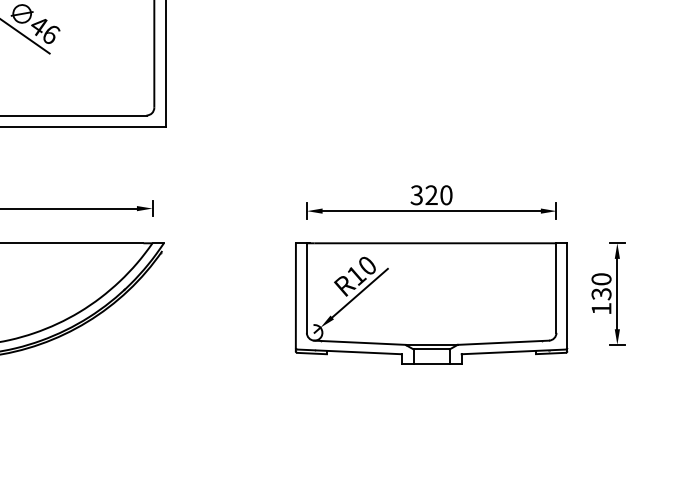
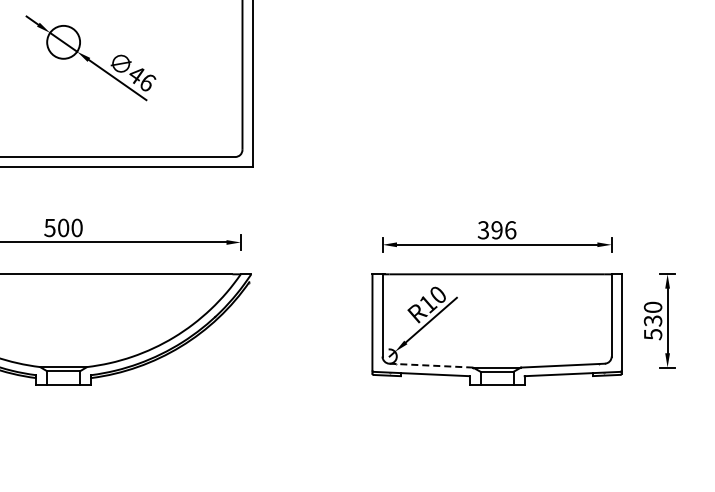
text: (438, 195) -> (503, 230), 320 -> 396
text: (602, 308) -> (653, 334), 130 -> 530
line: (360, 342) -> (431, 365), solid -> dashed

